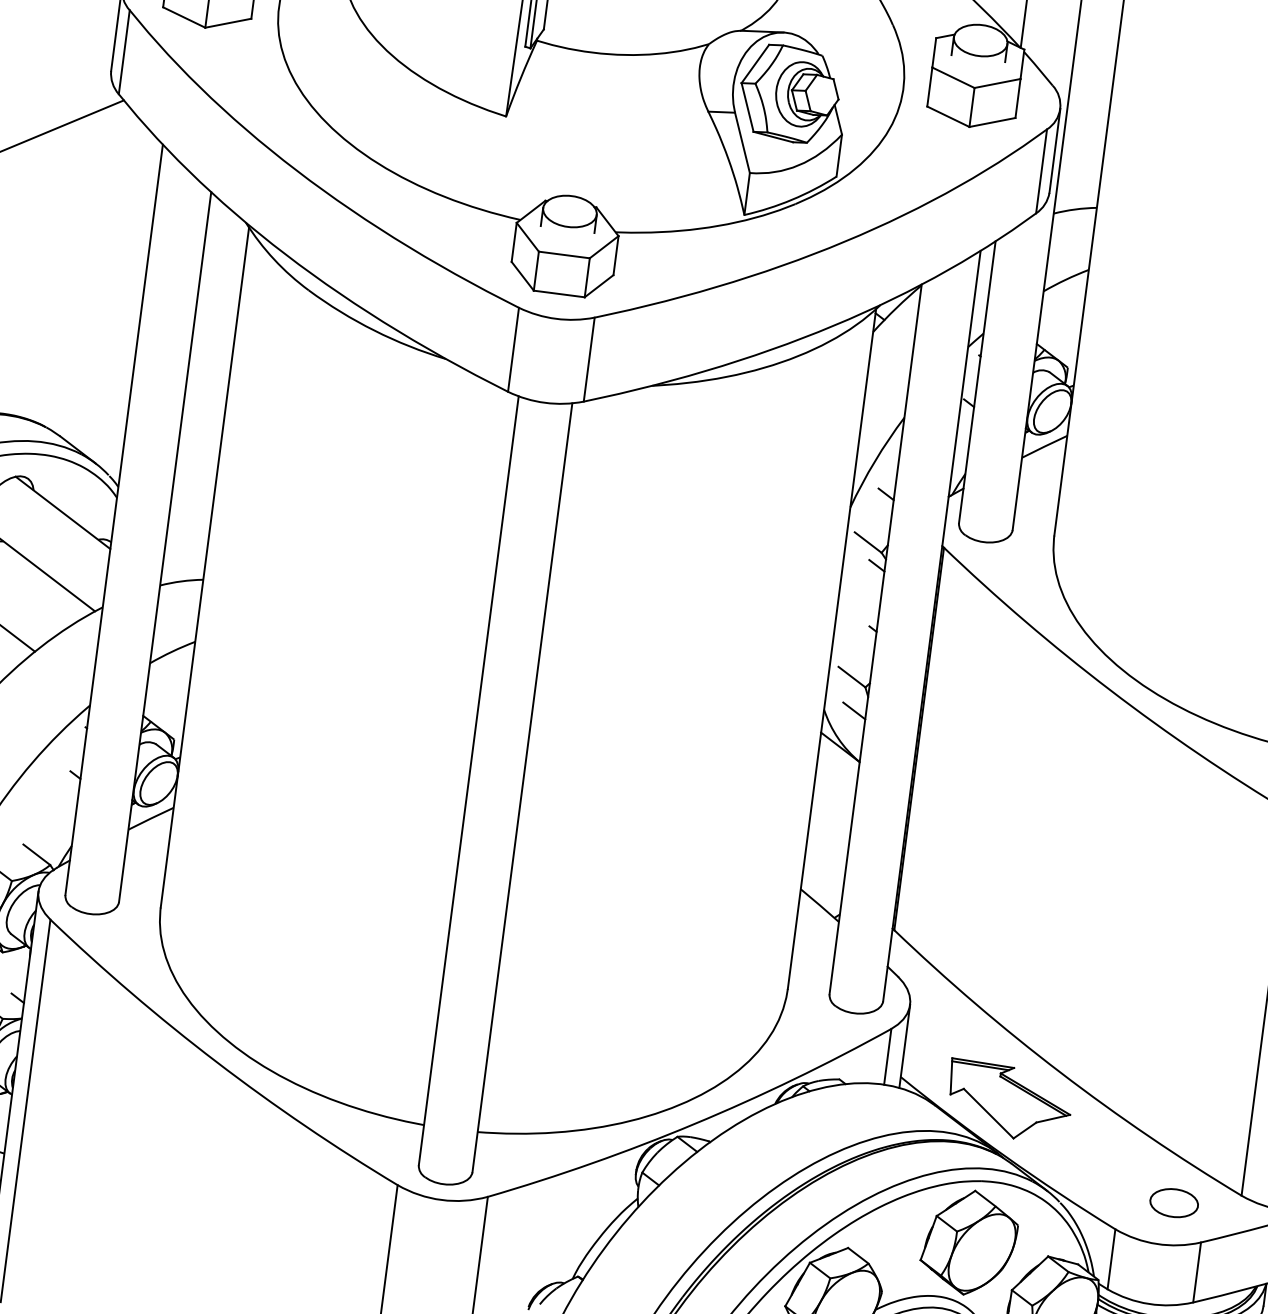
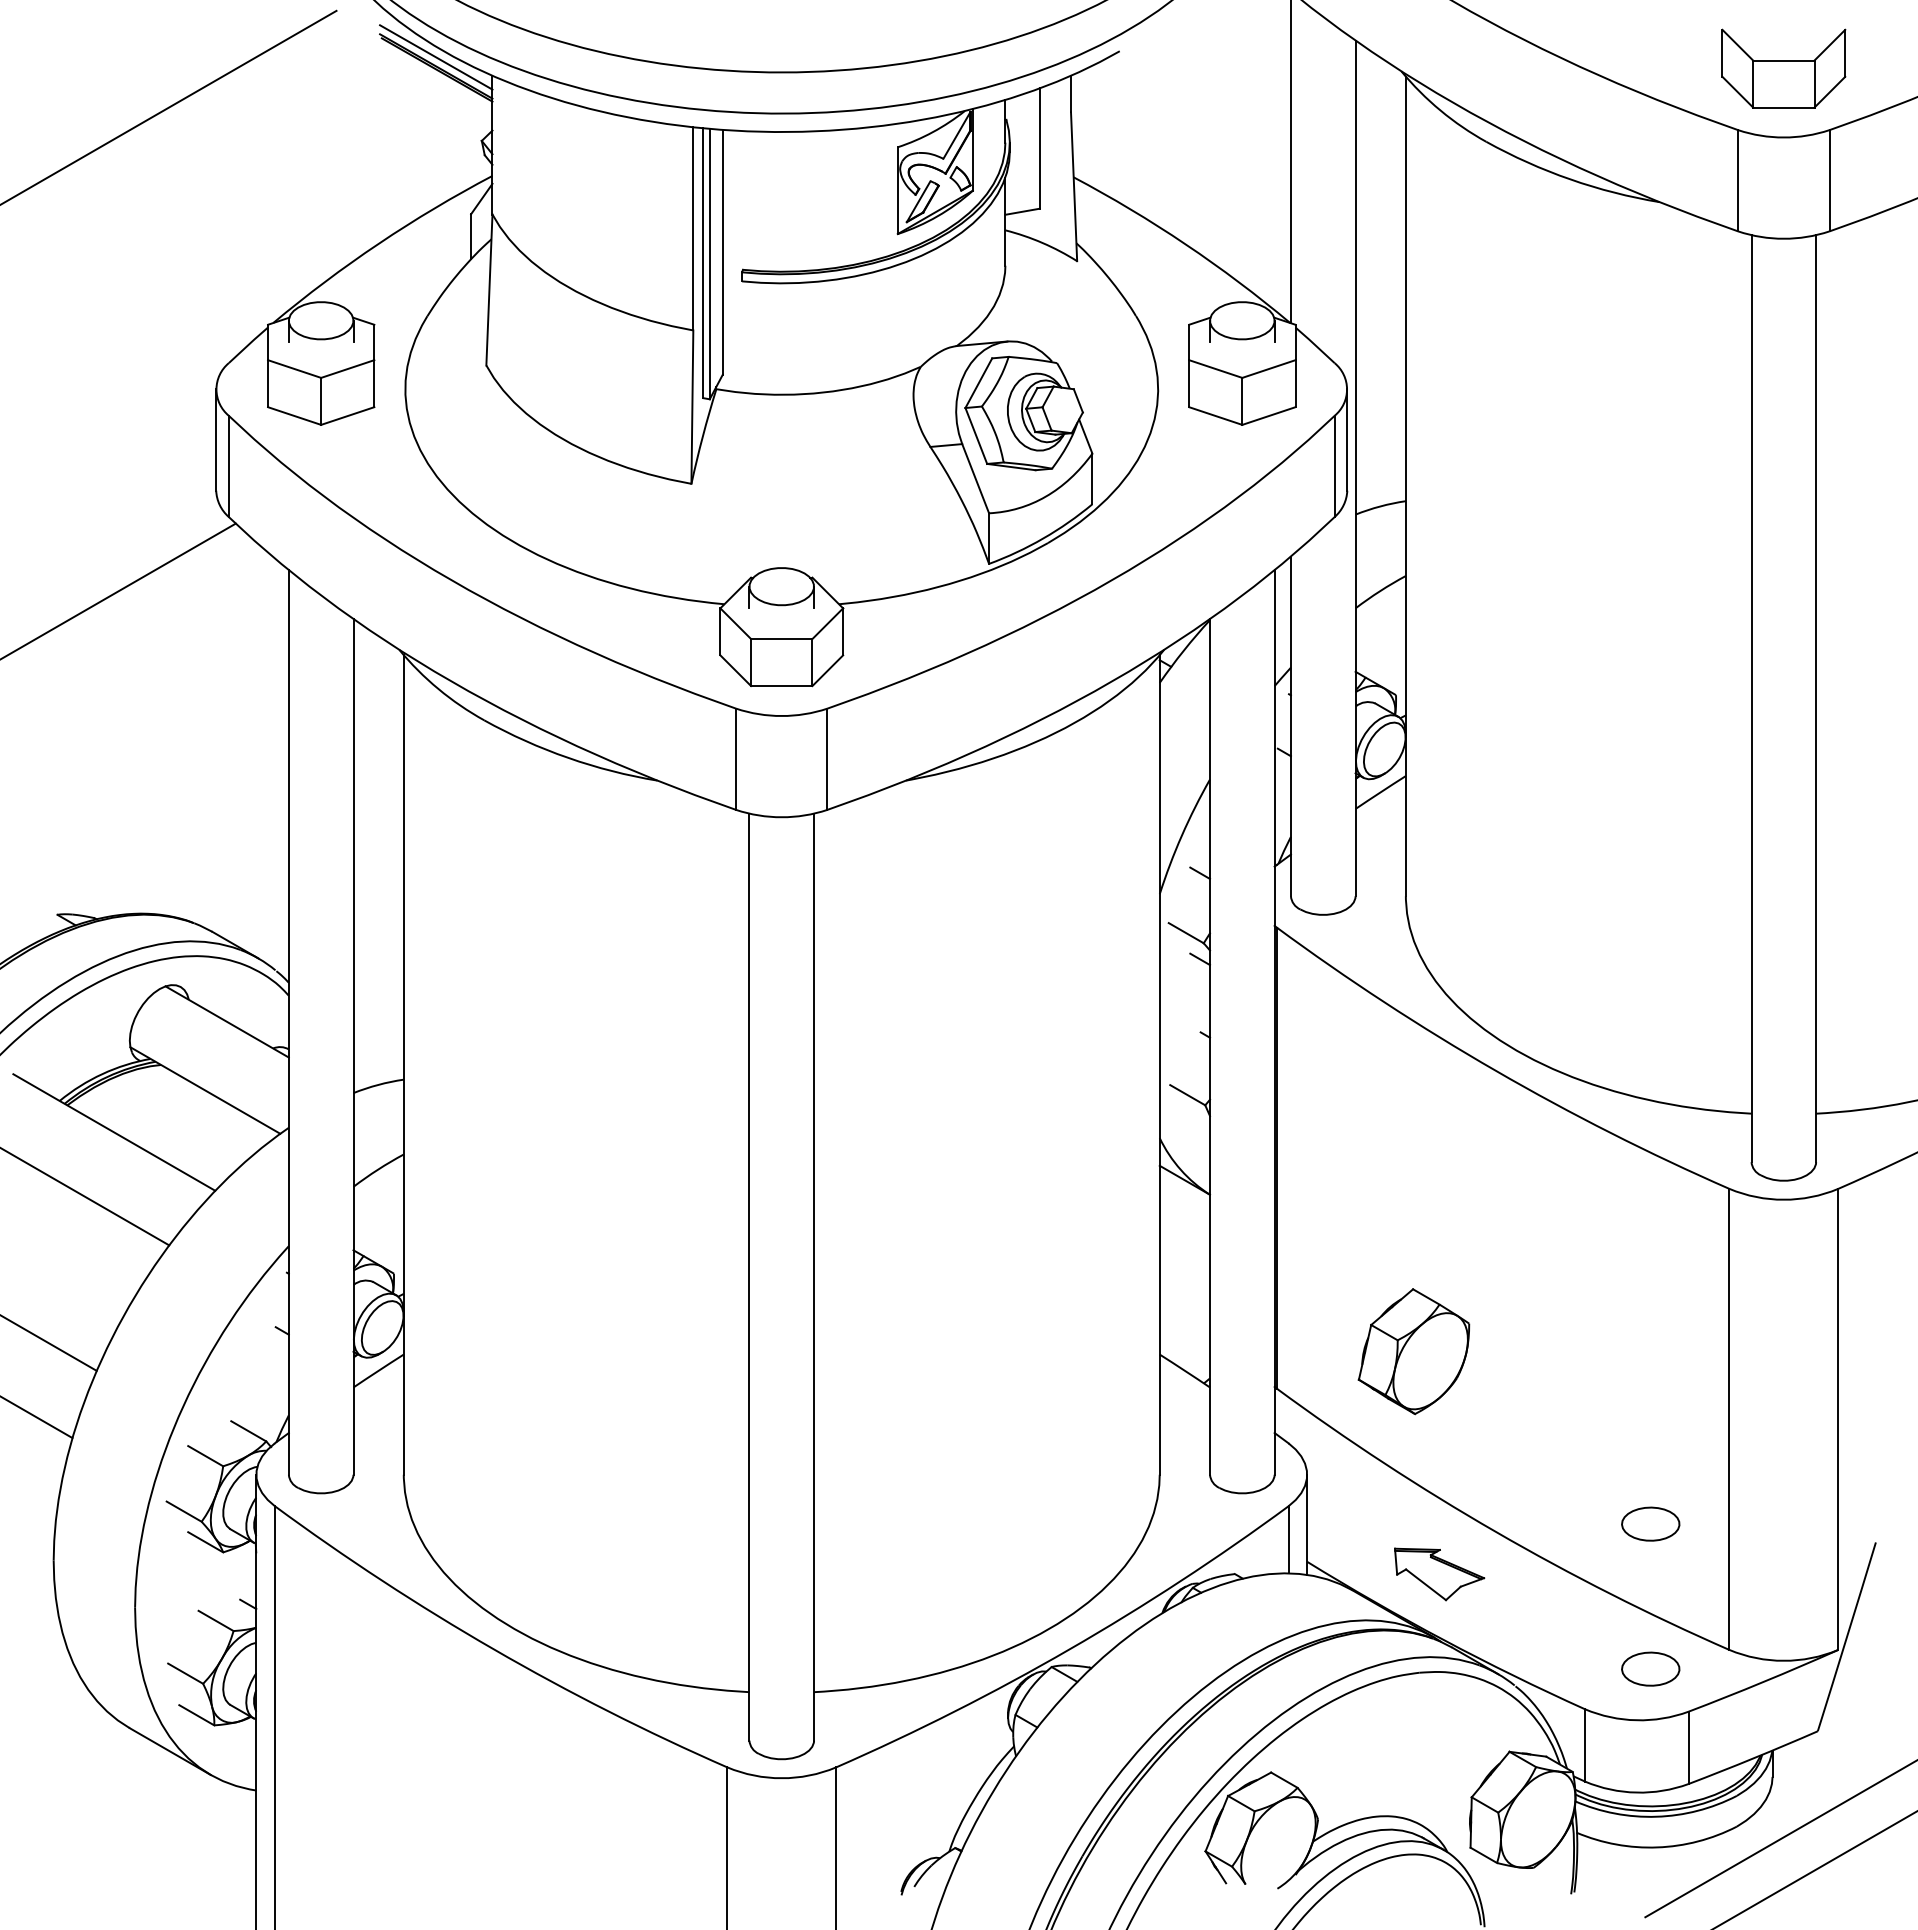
line: (854, 710) -> (1195, 1134), removed
part: (1189, 1082) -> (1650, 1523), added
part: (1009, 1101) -> (1439, 1574), size x0.6
part: (968, 1242) -> (1413, 1351), moved

